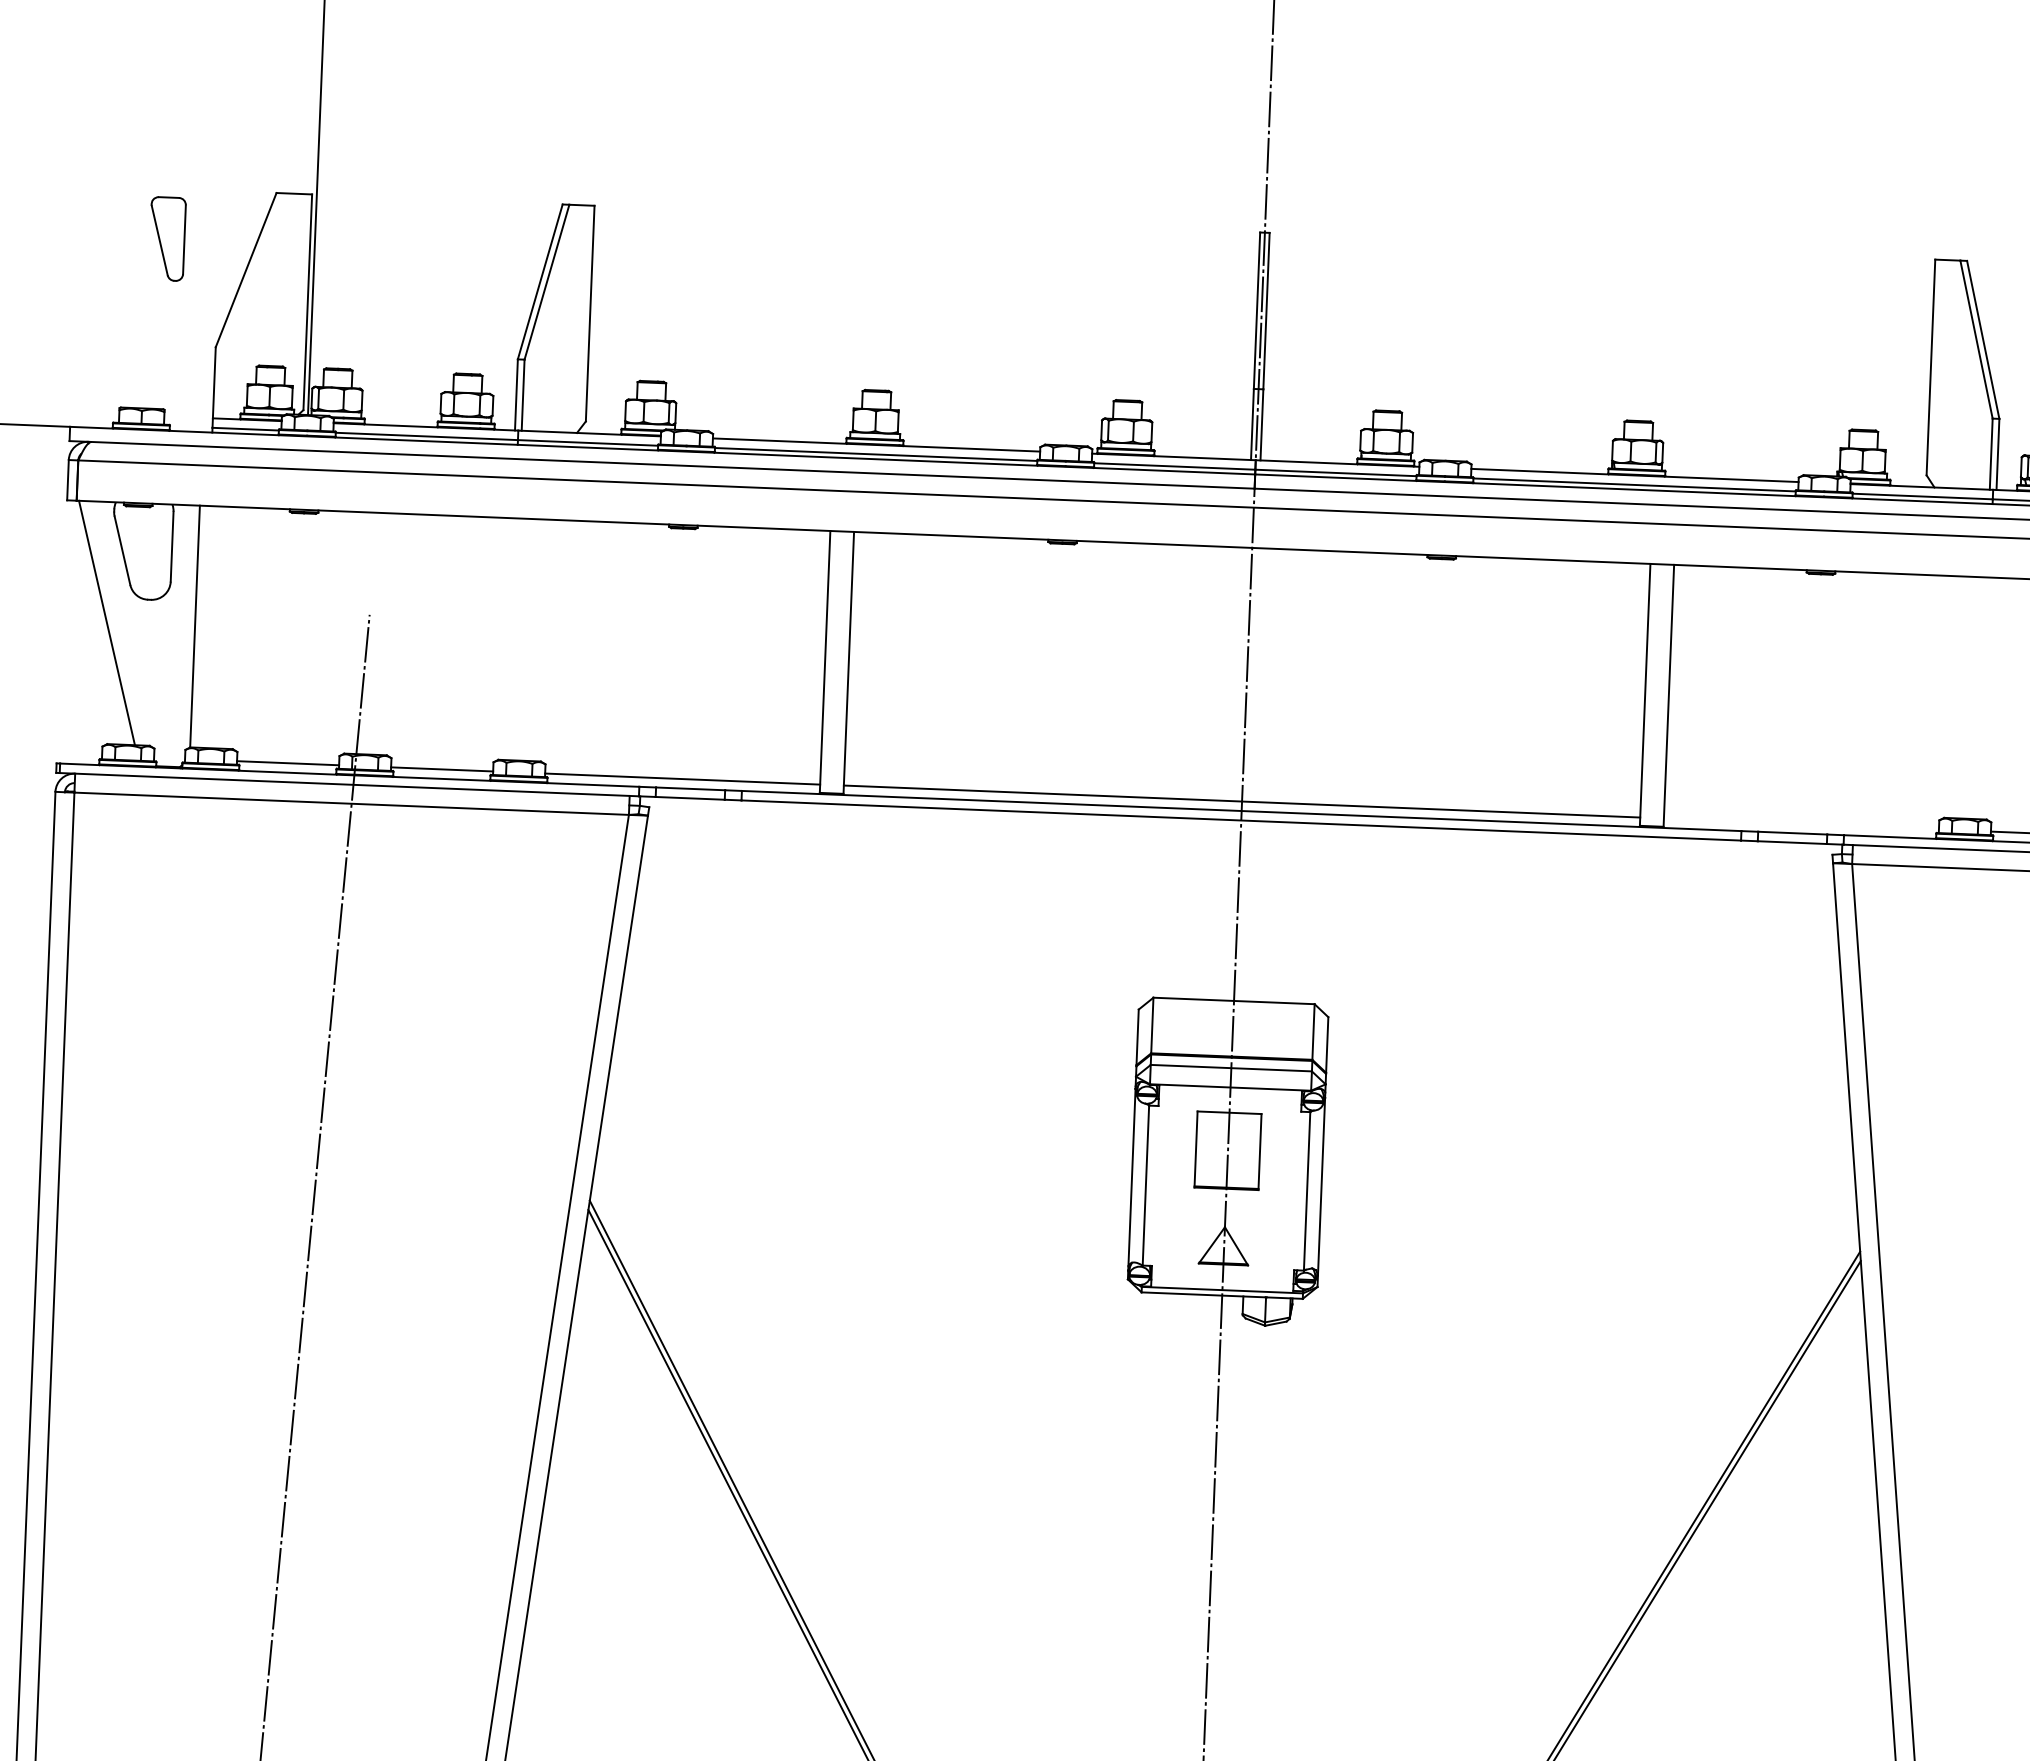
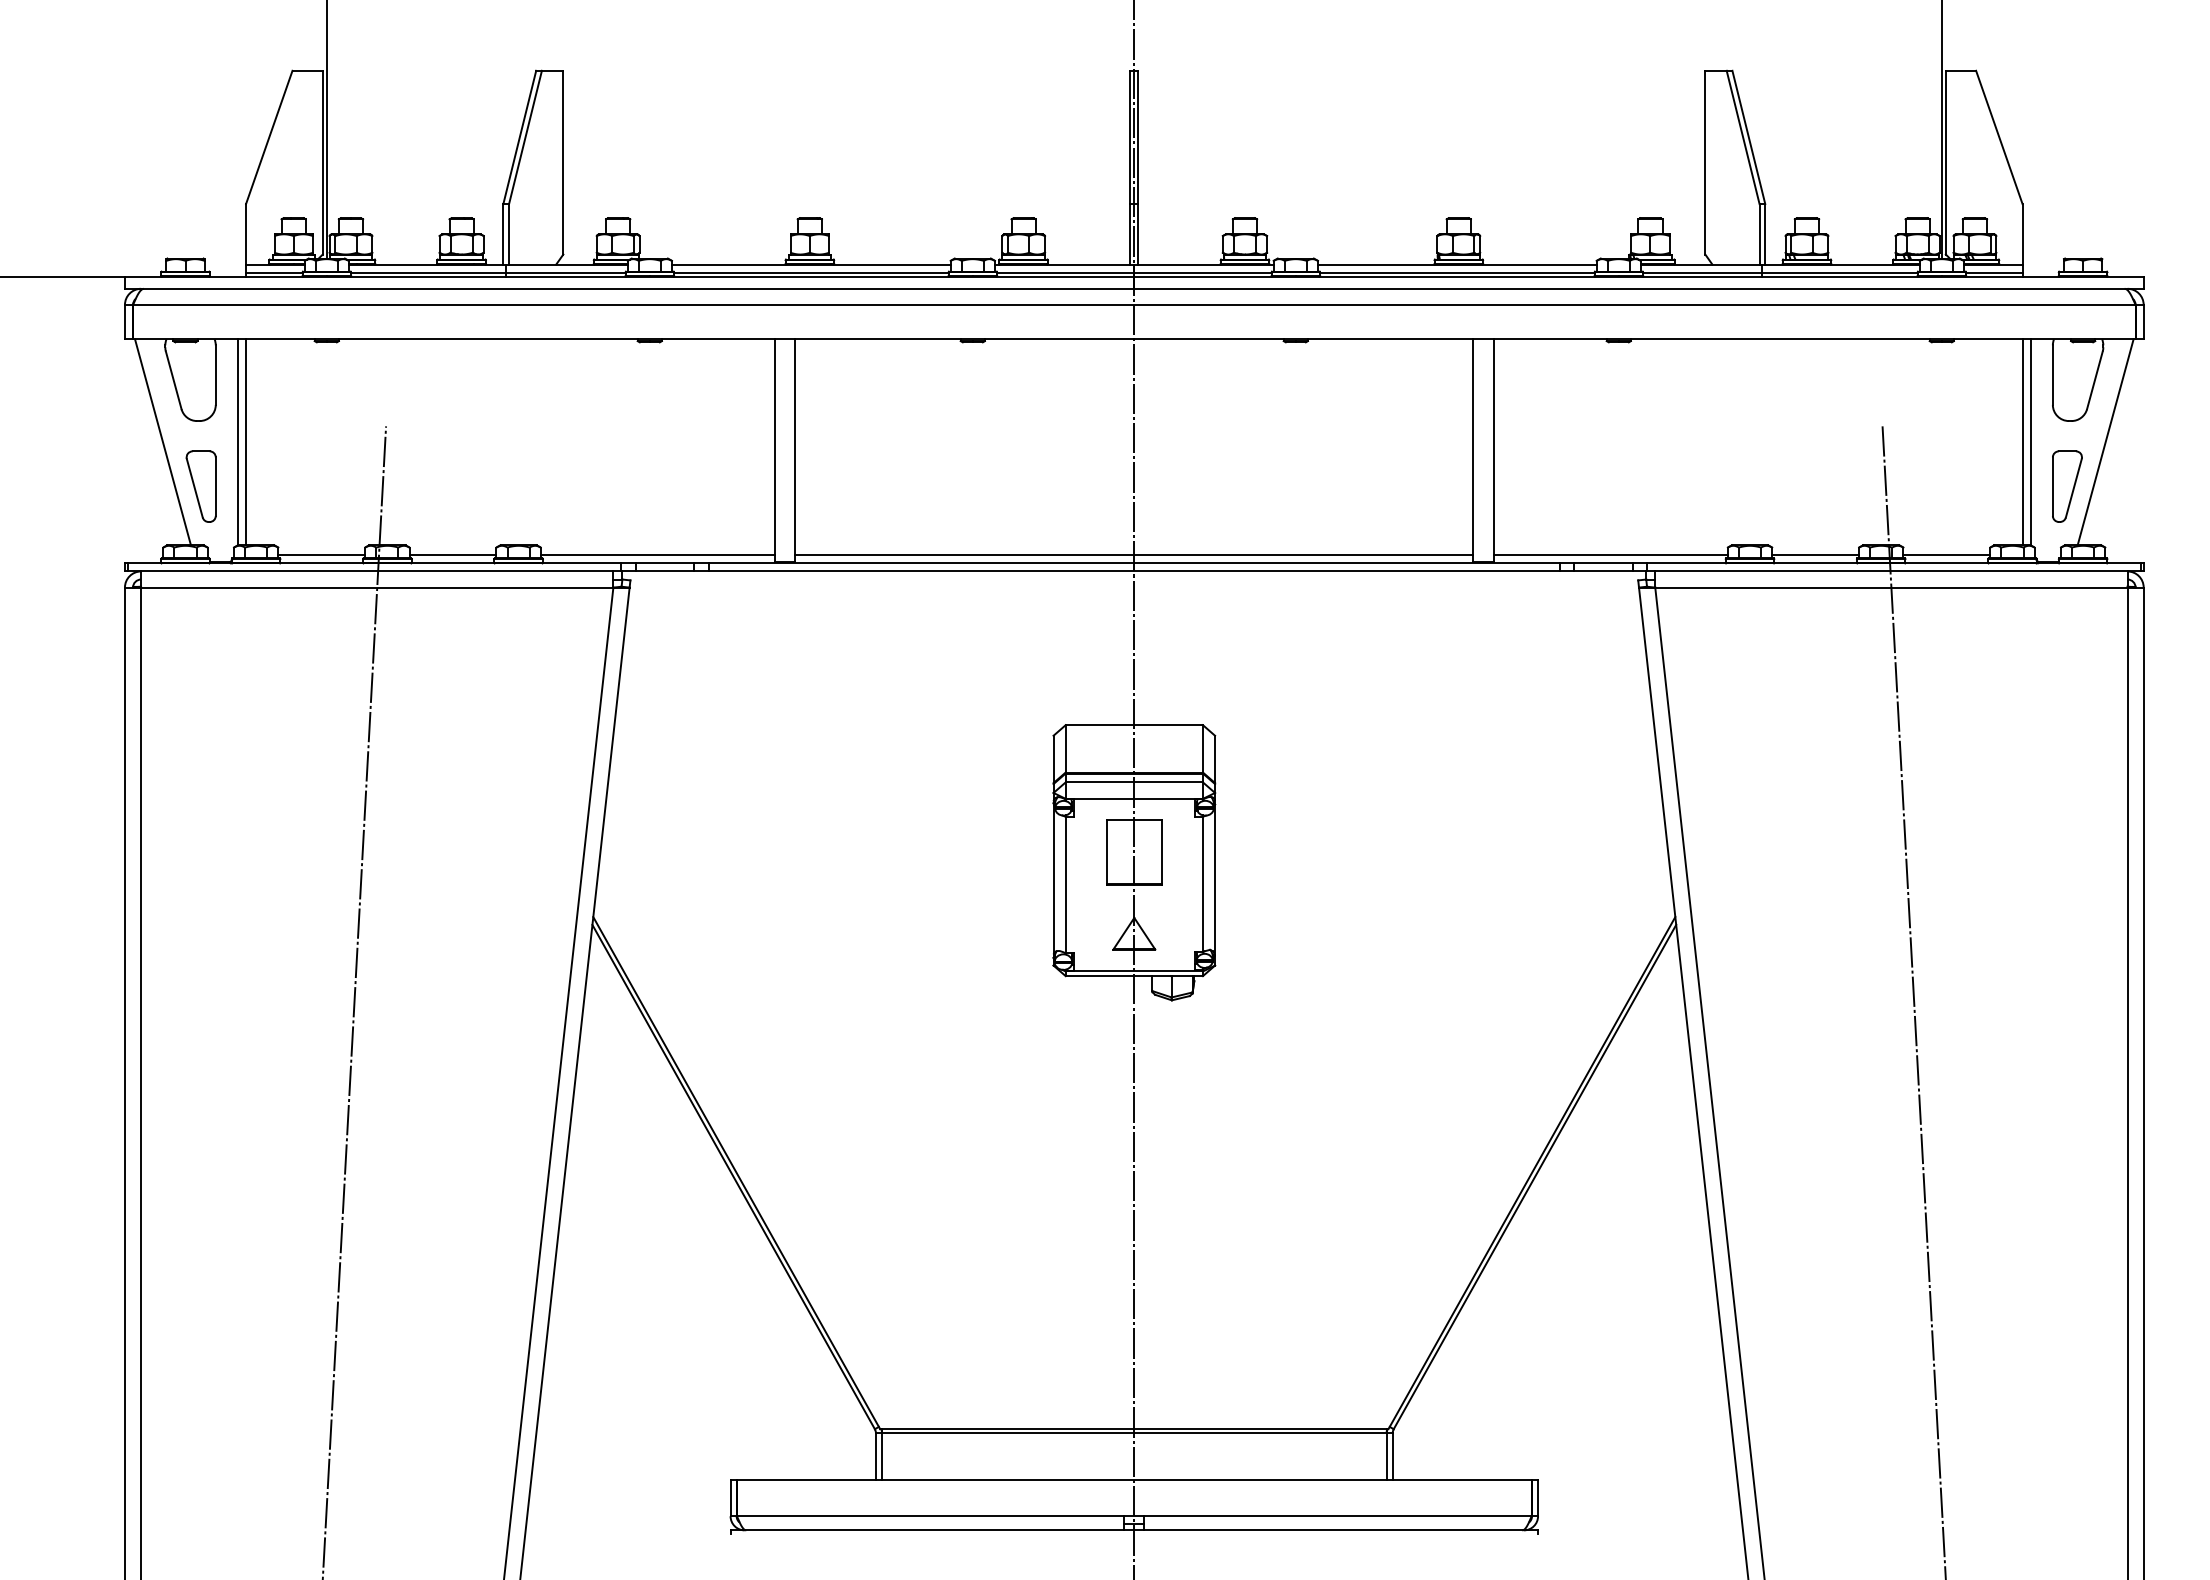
part: (166, 238) -> (200, 486), moved
line: (205, 627) -> (246, 442), added
line: (1801, 824) -> (1610, 555), added

